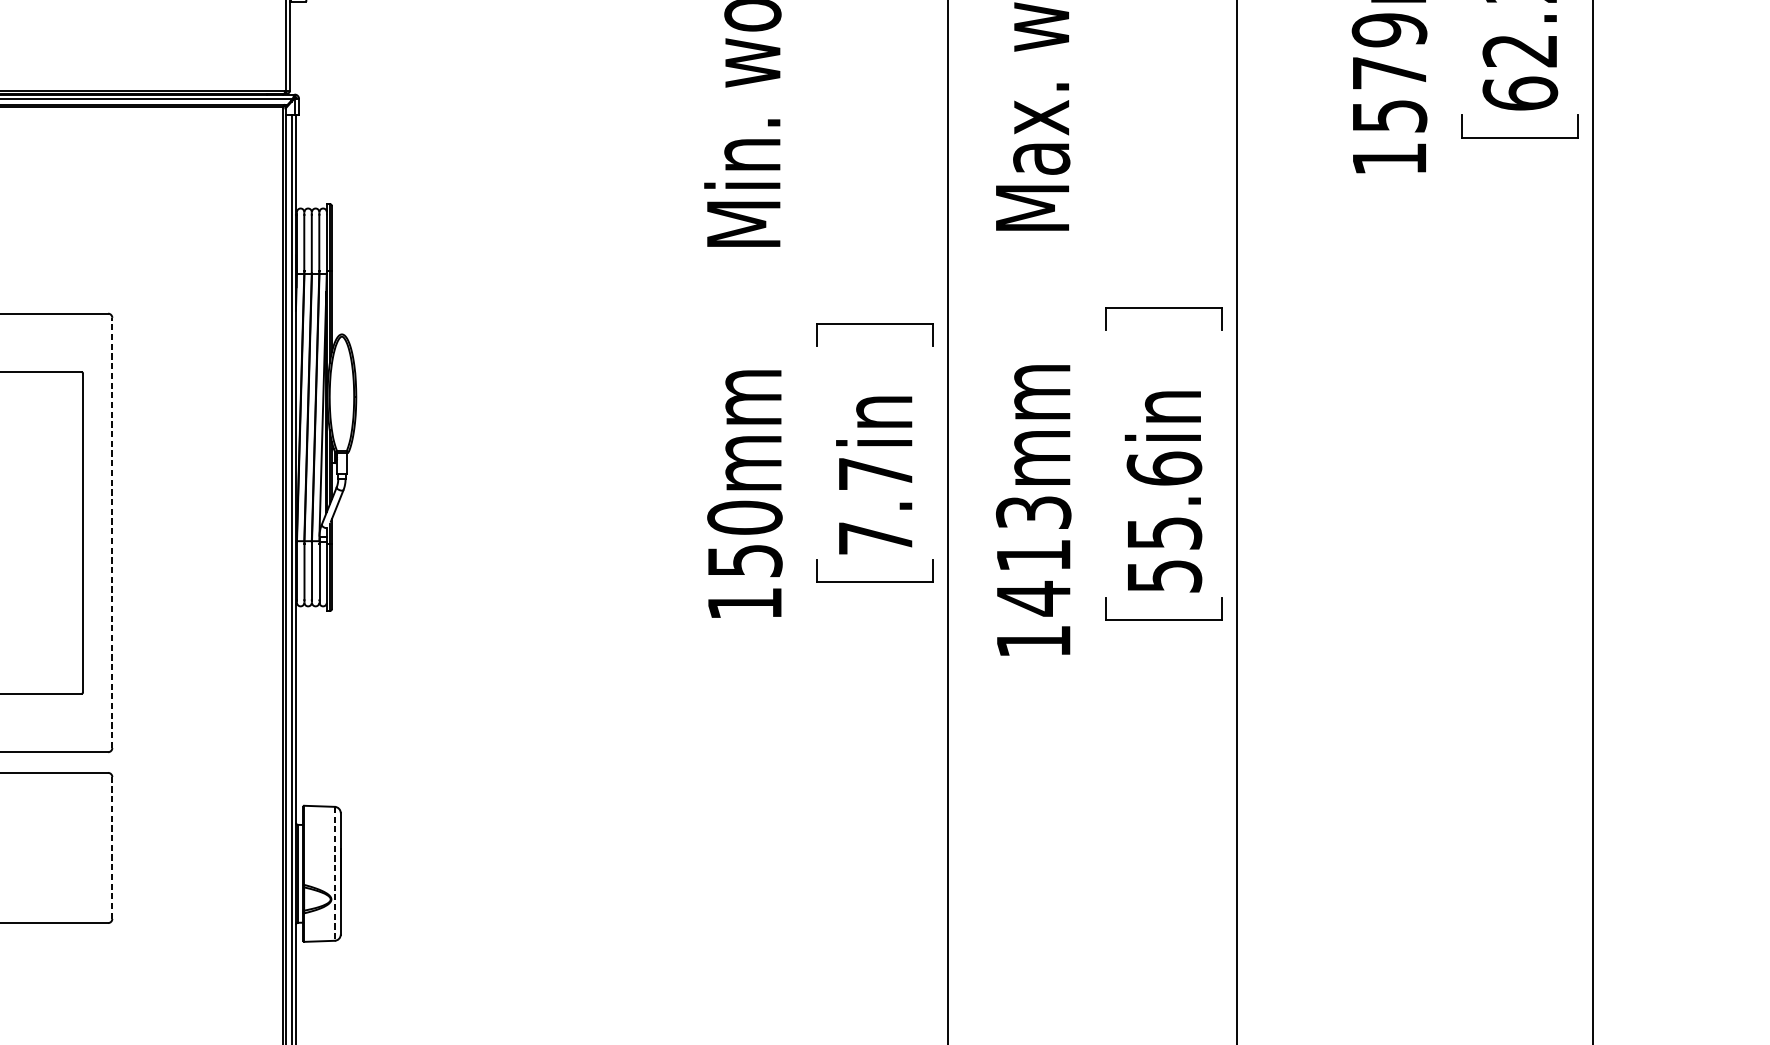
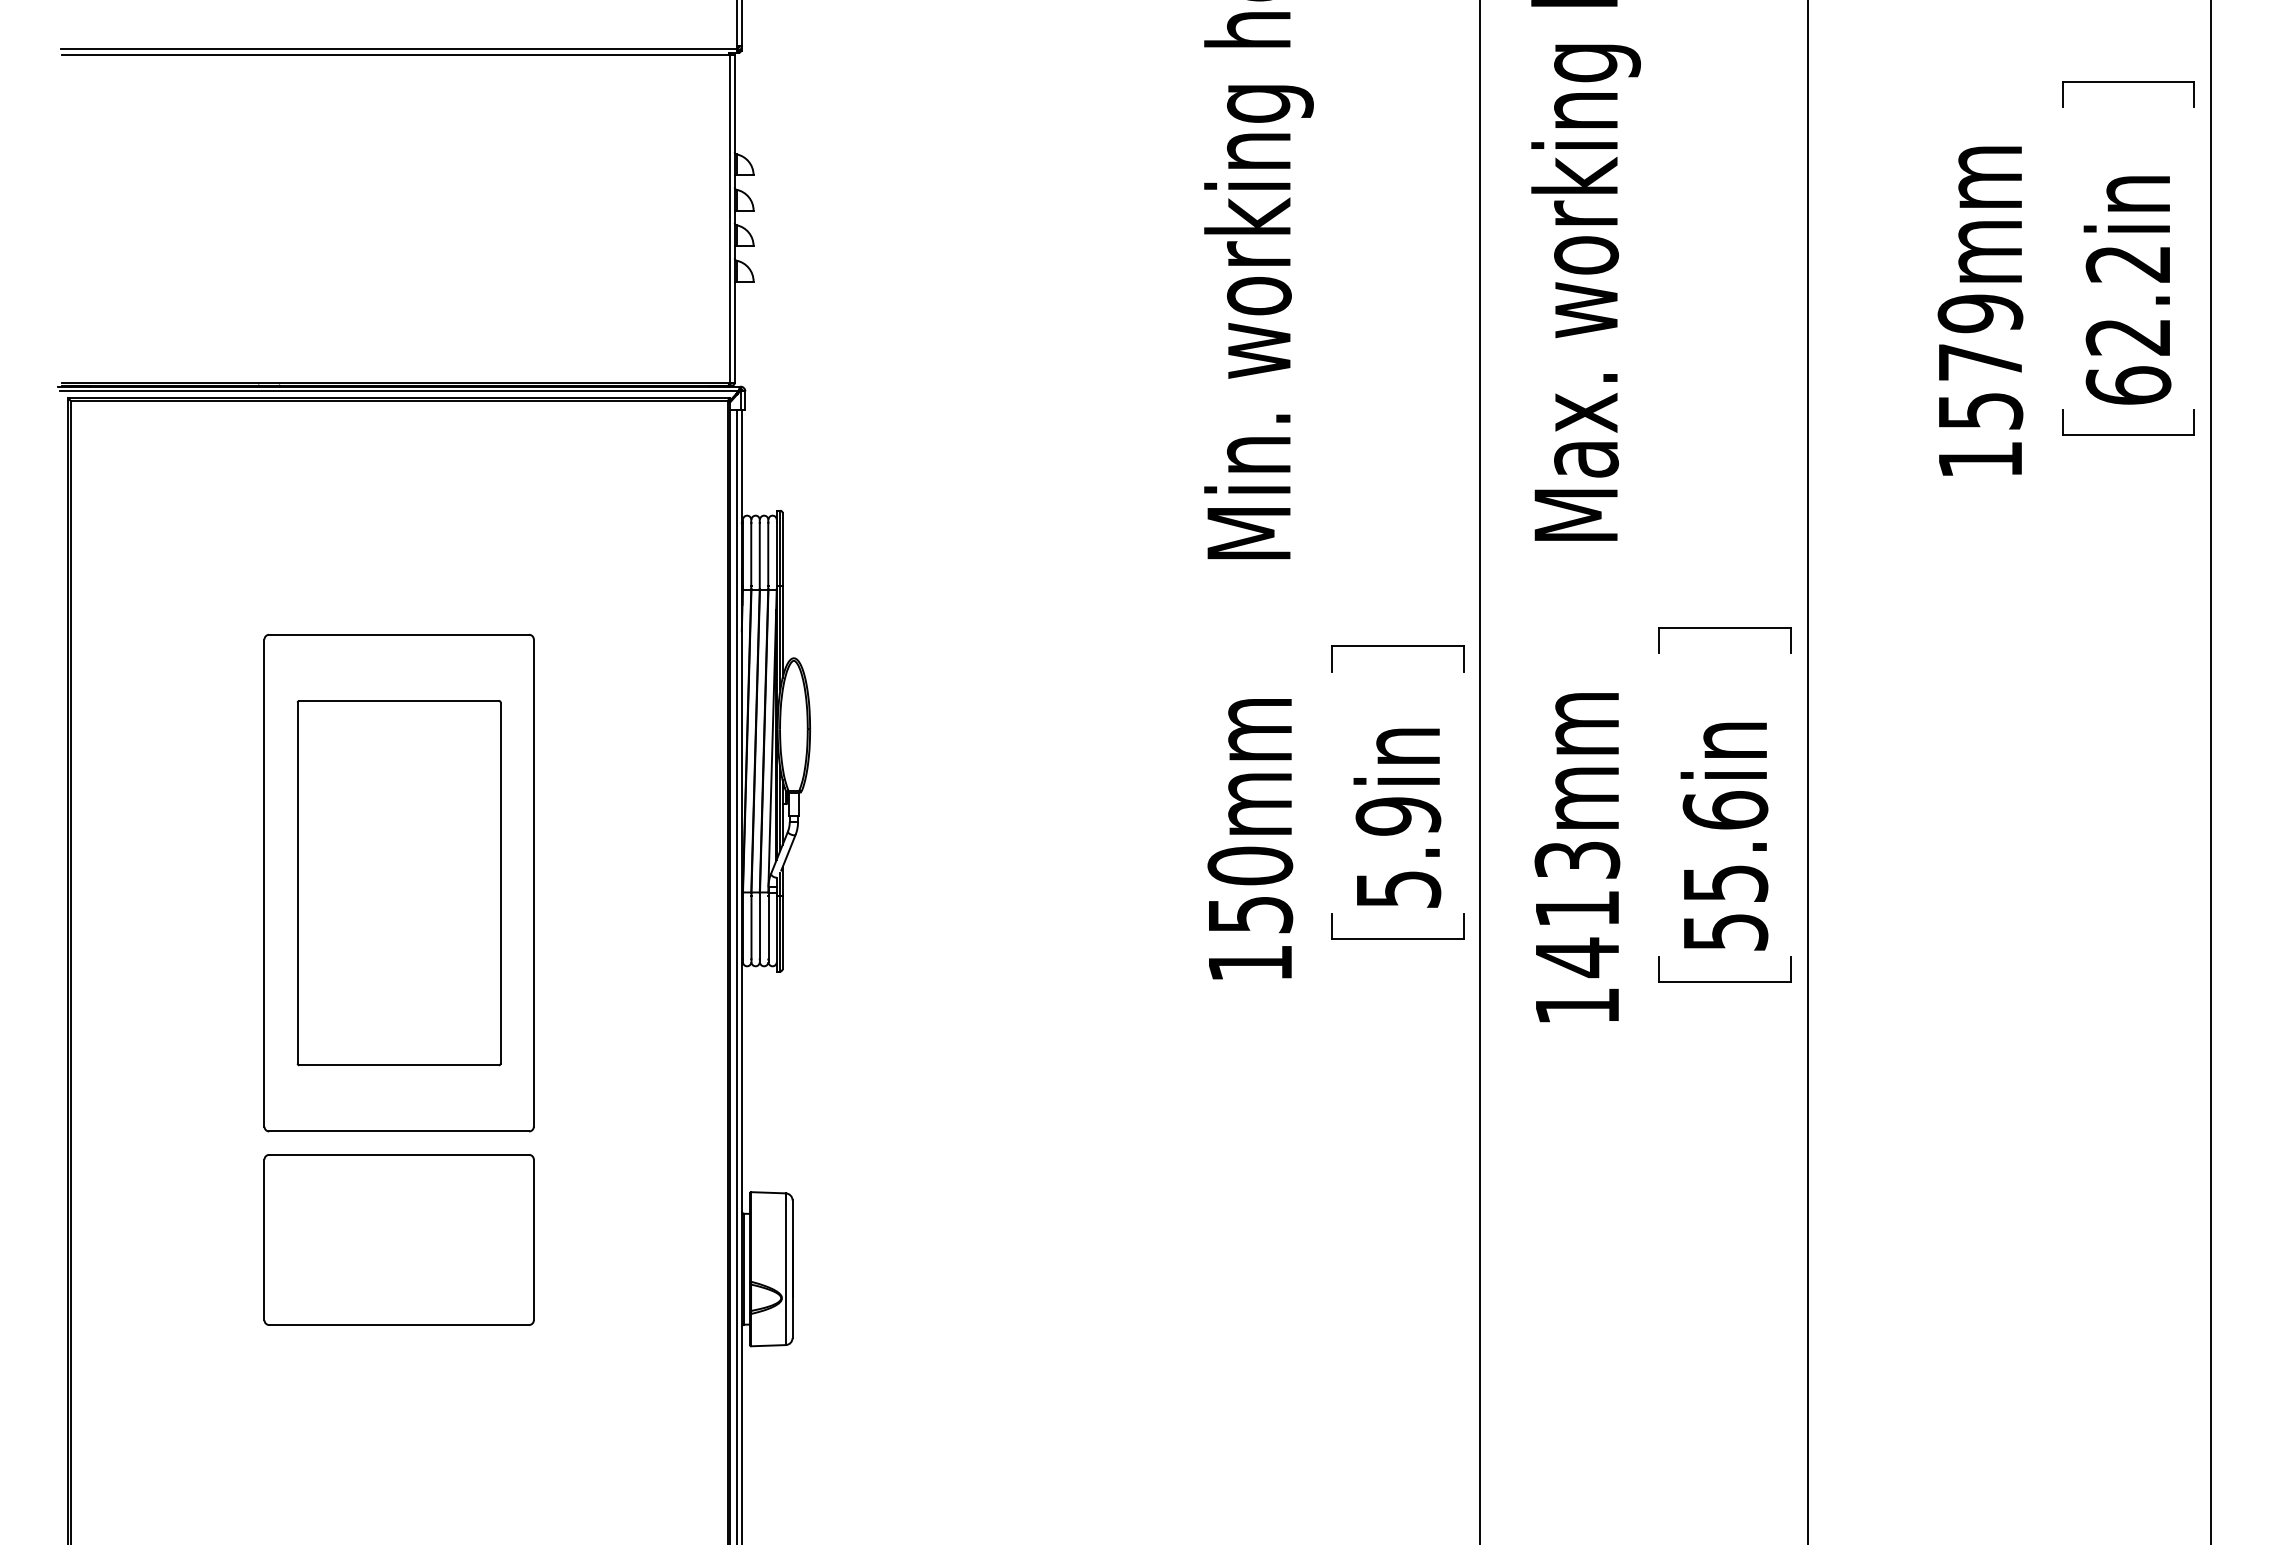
text: (875, 505) -> (1398, 852), 7.7in -> 5.9in
line: (112, 533) -> (533, 883), dashed -> solid
line: (112, 847) -> (533, 1239), dashed -> solid
line: (334, 874) -> (785, 1269), dashed -> solid

